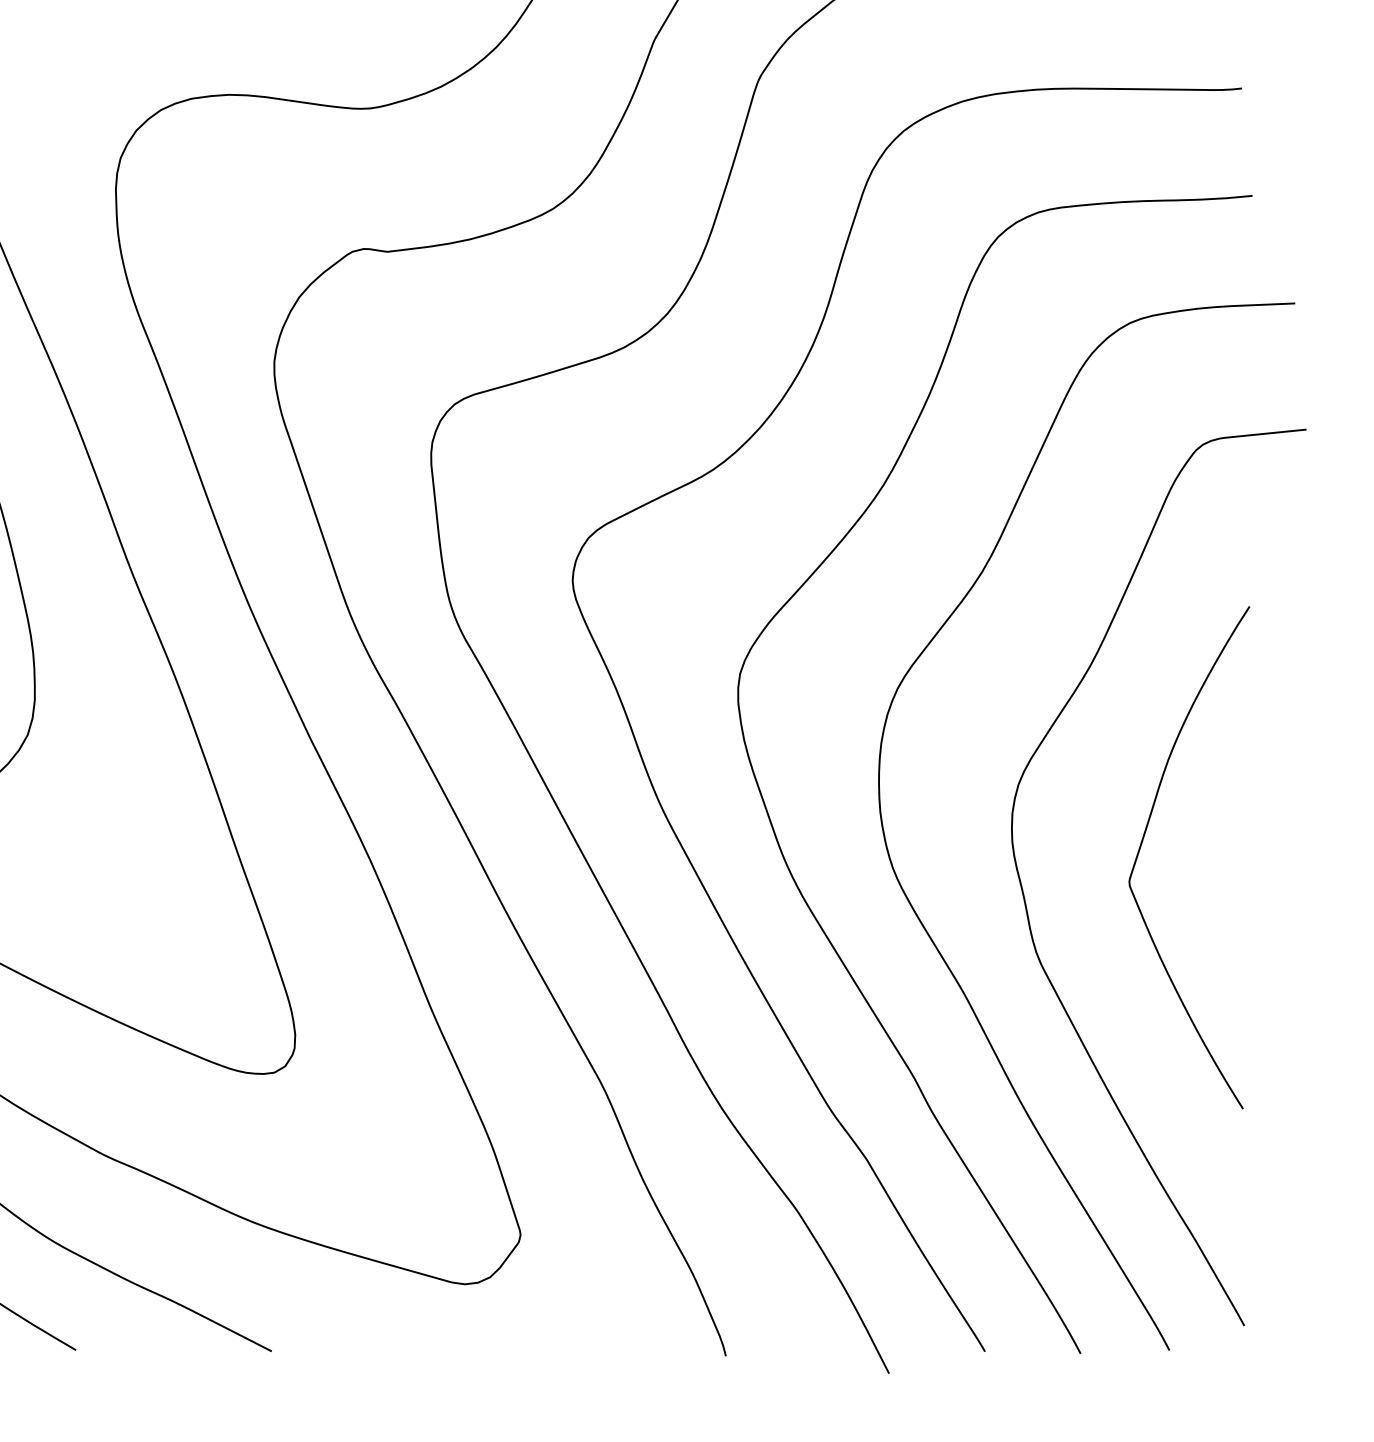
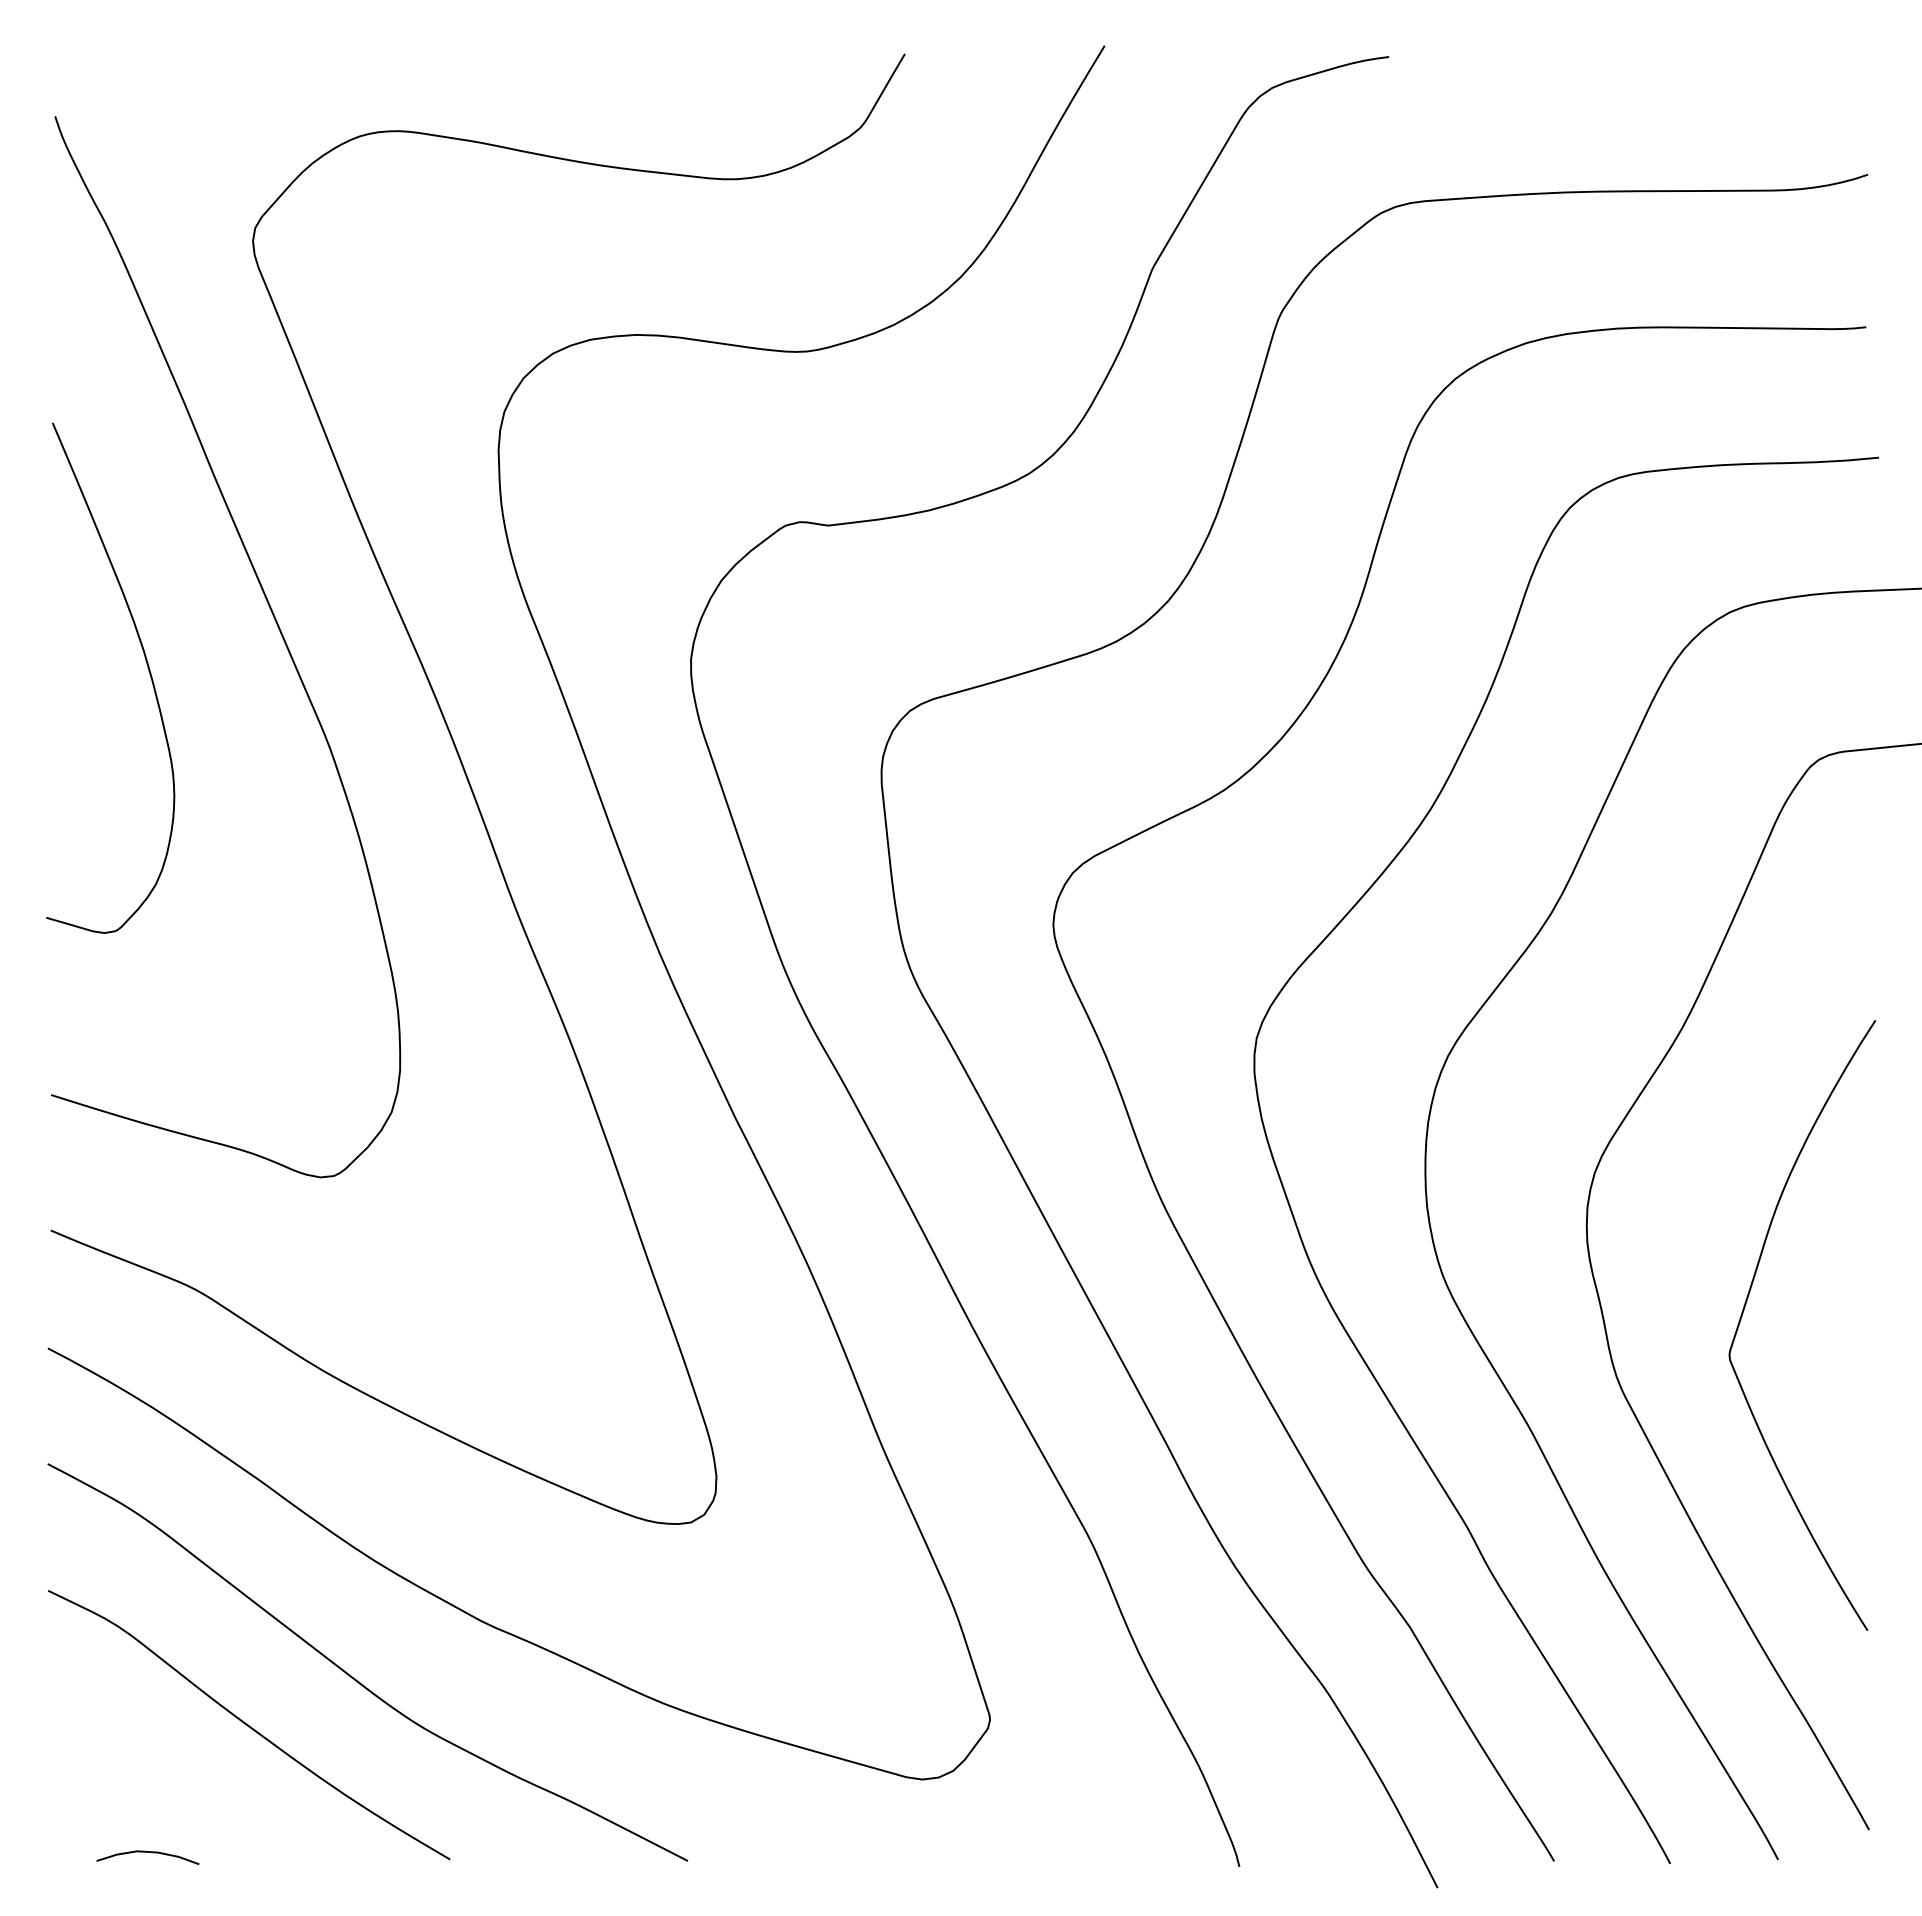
curve: (1142, 842) -> (1745, 1307), moved

